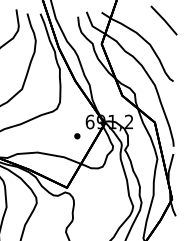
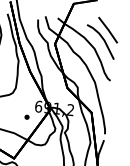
line: (158, 32) -> (102, 39), added

